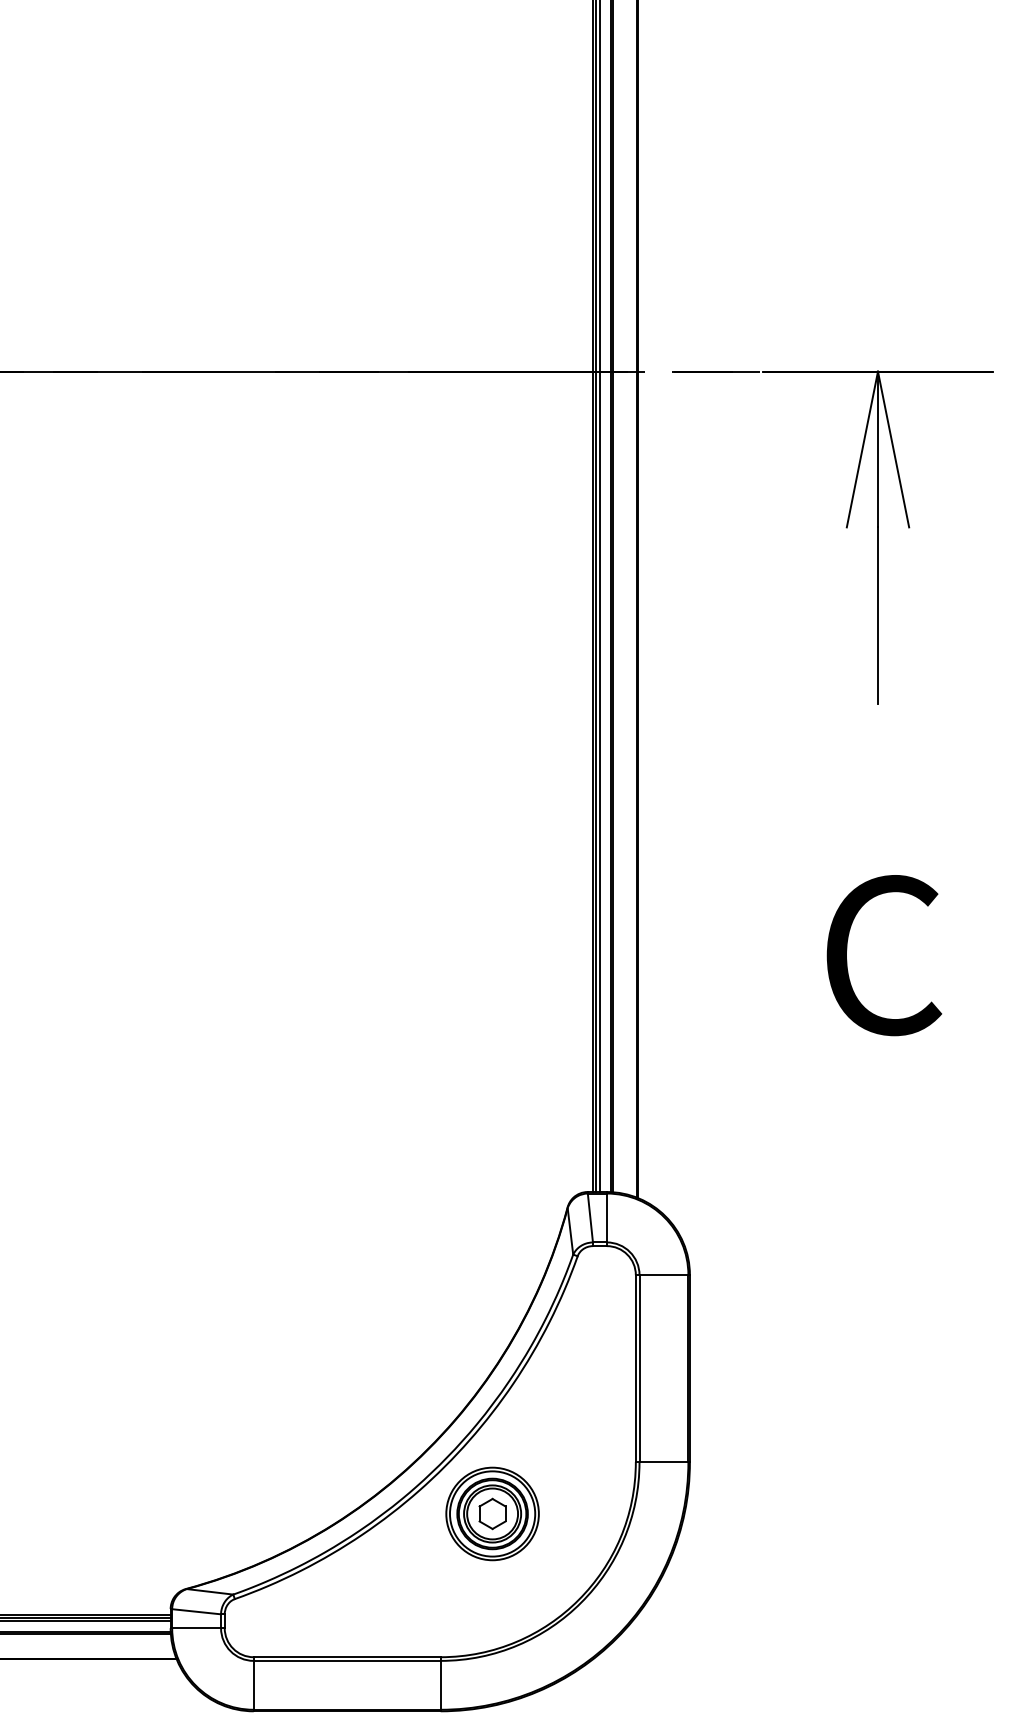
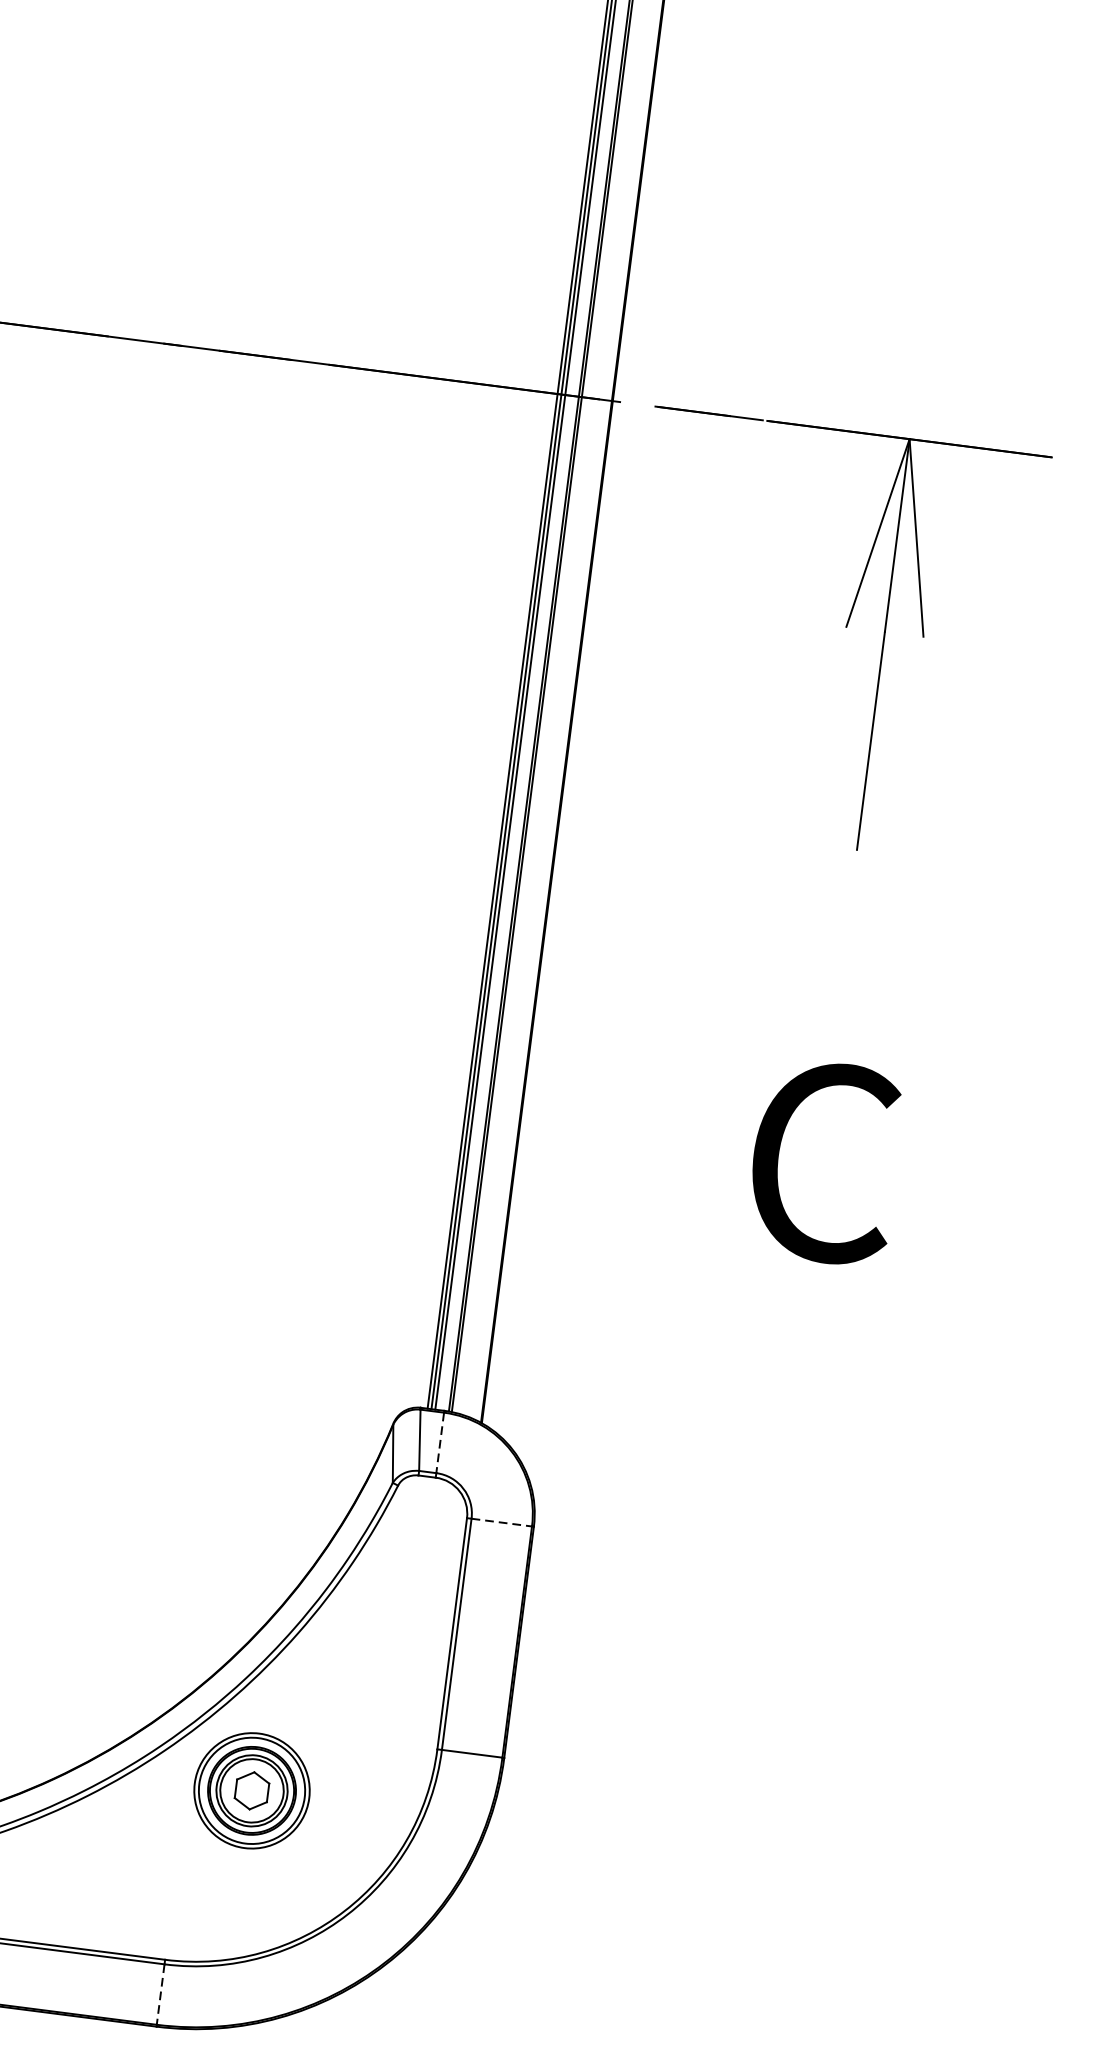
line: (606, 1218) -> (439, 1443), solid -> dashed
line: (664, 1275) -> (502, 1523), solid -> dashed
line: (440, 1685) -> (160, 1994), solid -> dashed

